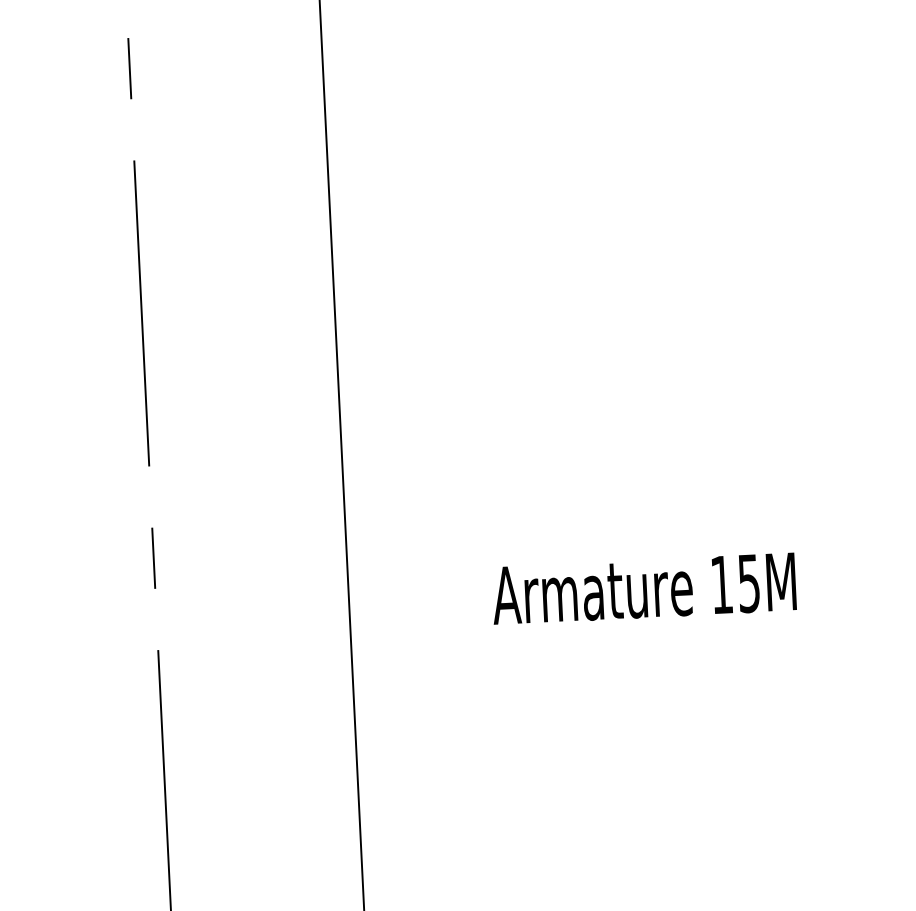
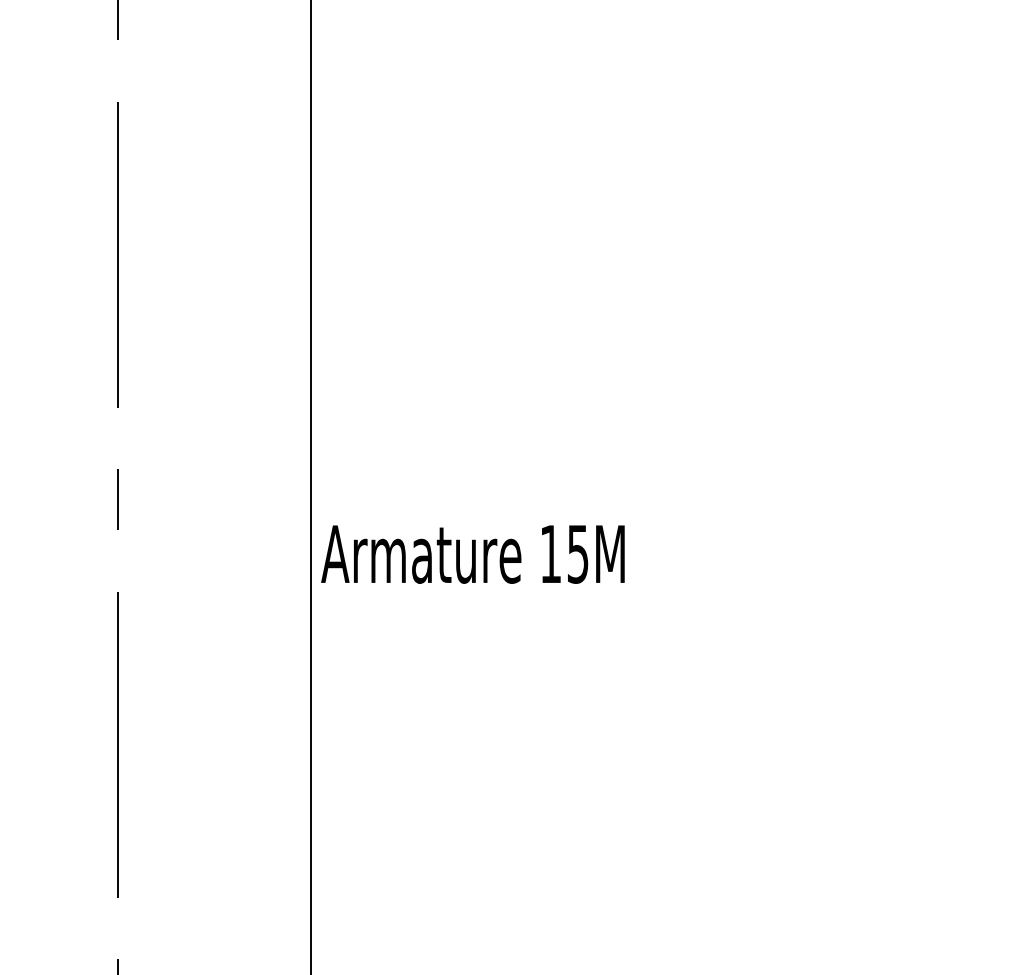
text: (643, 589) -> (472, 554), moved

